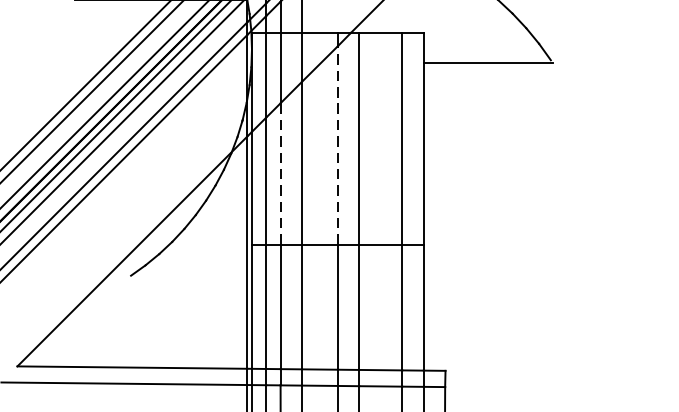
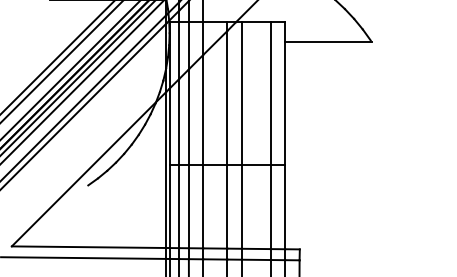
line: (338, 145) -> (227, 97), dashed -> solid
line: (280, 173) -> (188, 116), dashed -> solid

